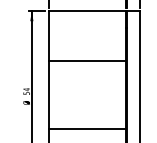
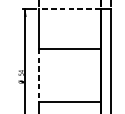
line: (87, 10) -> (69, 8), solid -> dashed
line: (48, 94) -> (38, 75), solid -> dashed

